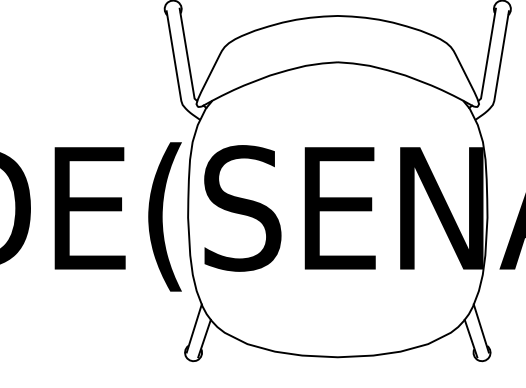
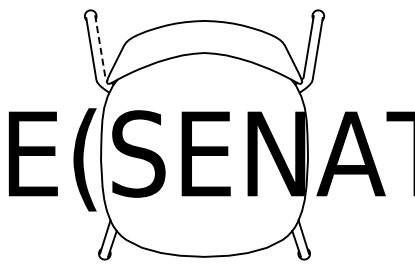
line: (187, 57) -> (100, 49), solid -> dashed

